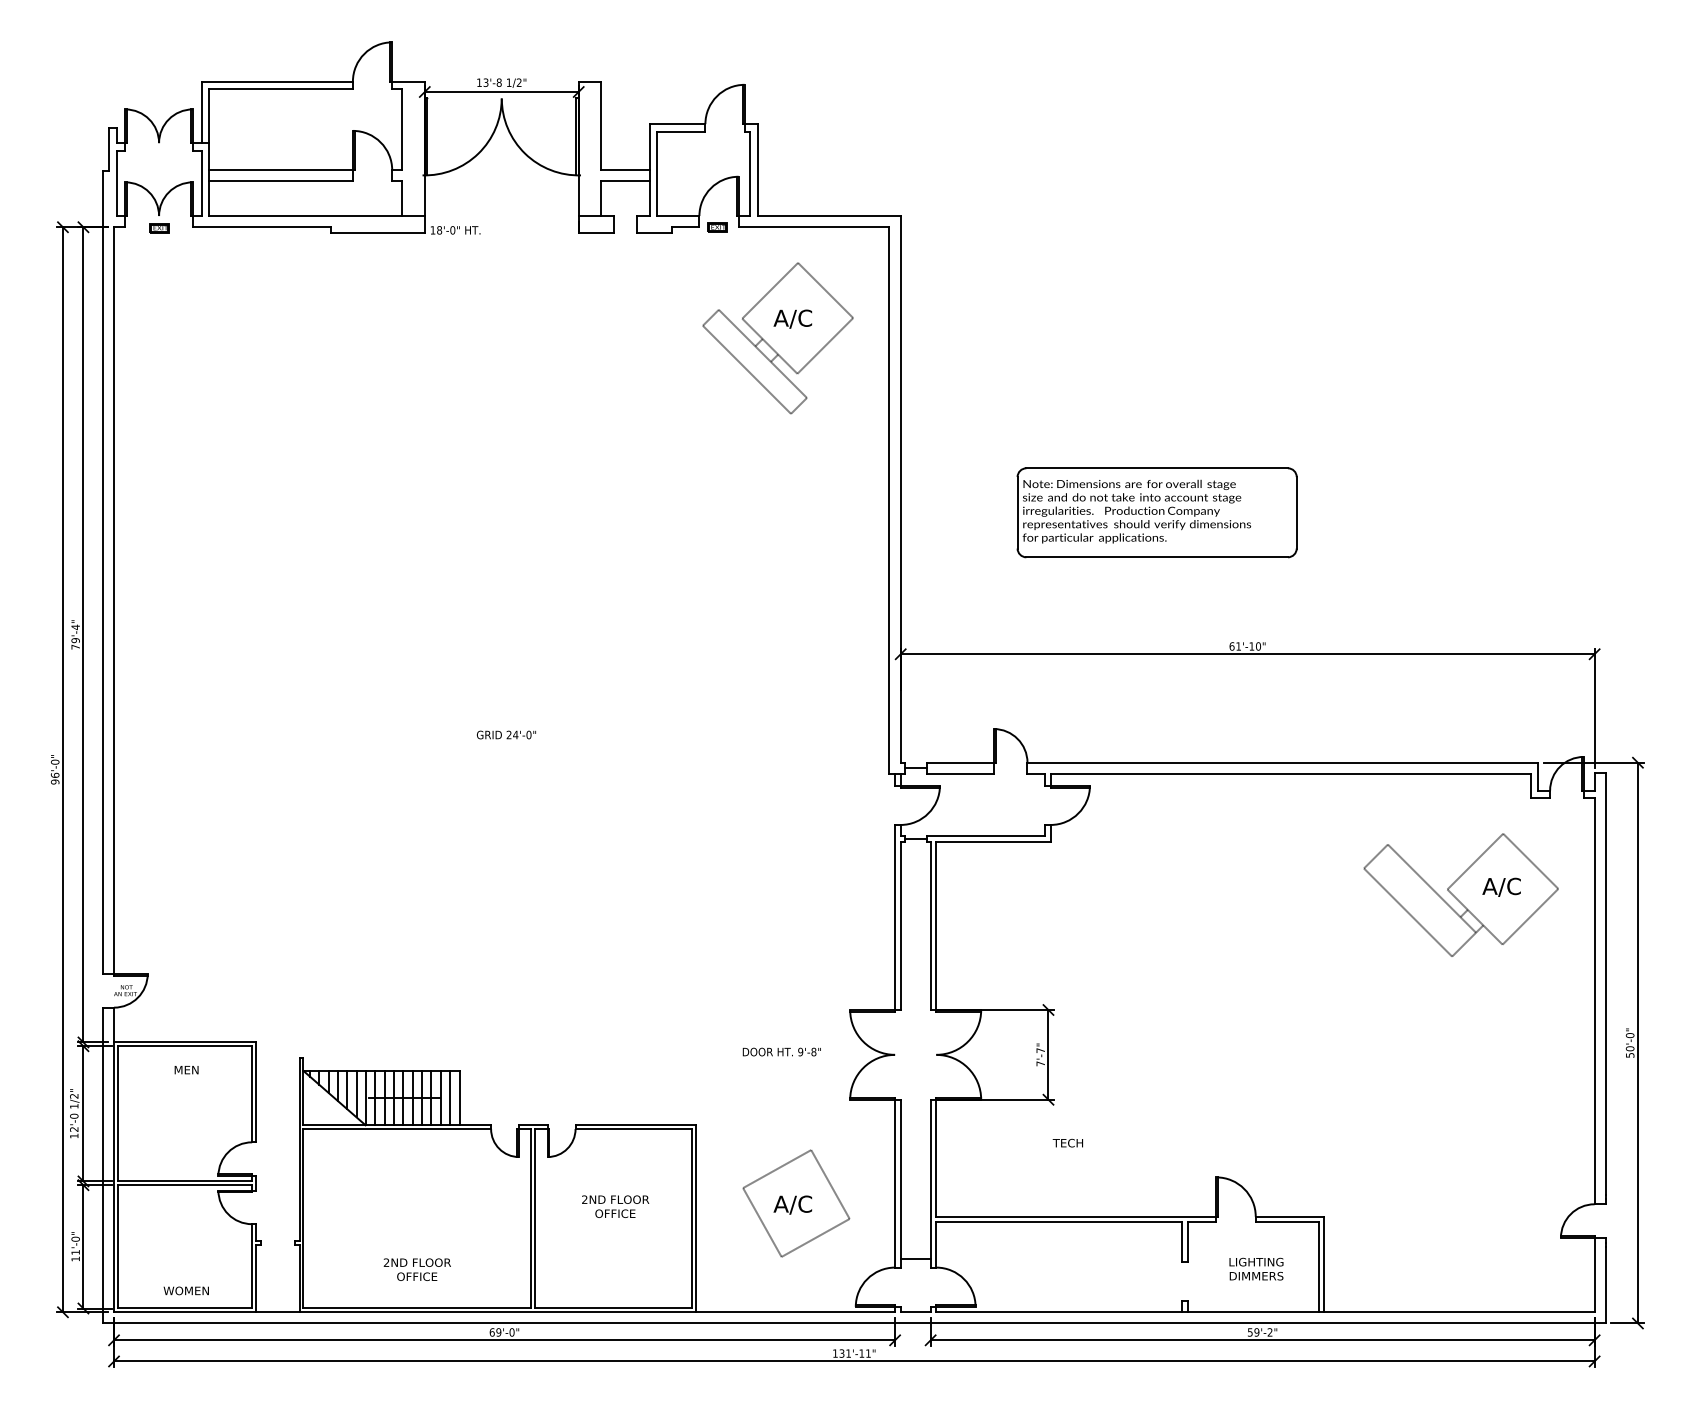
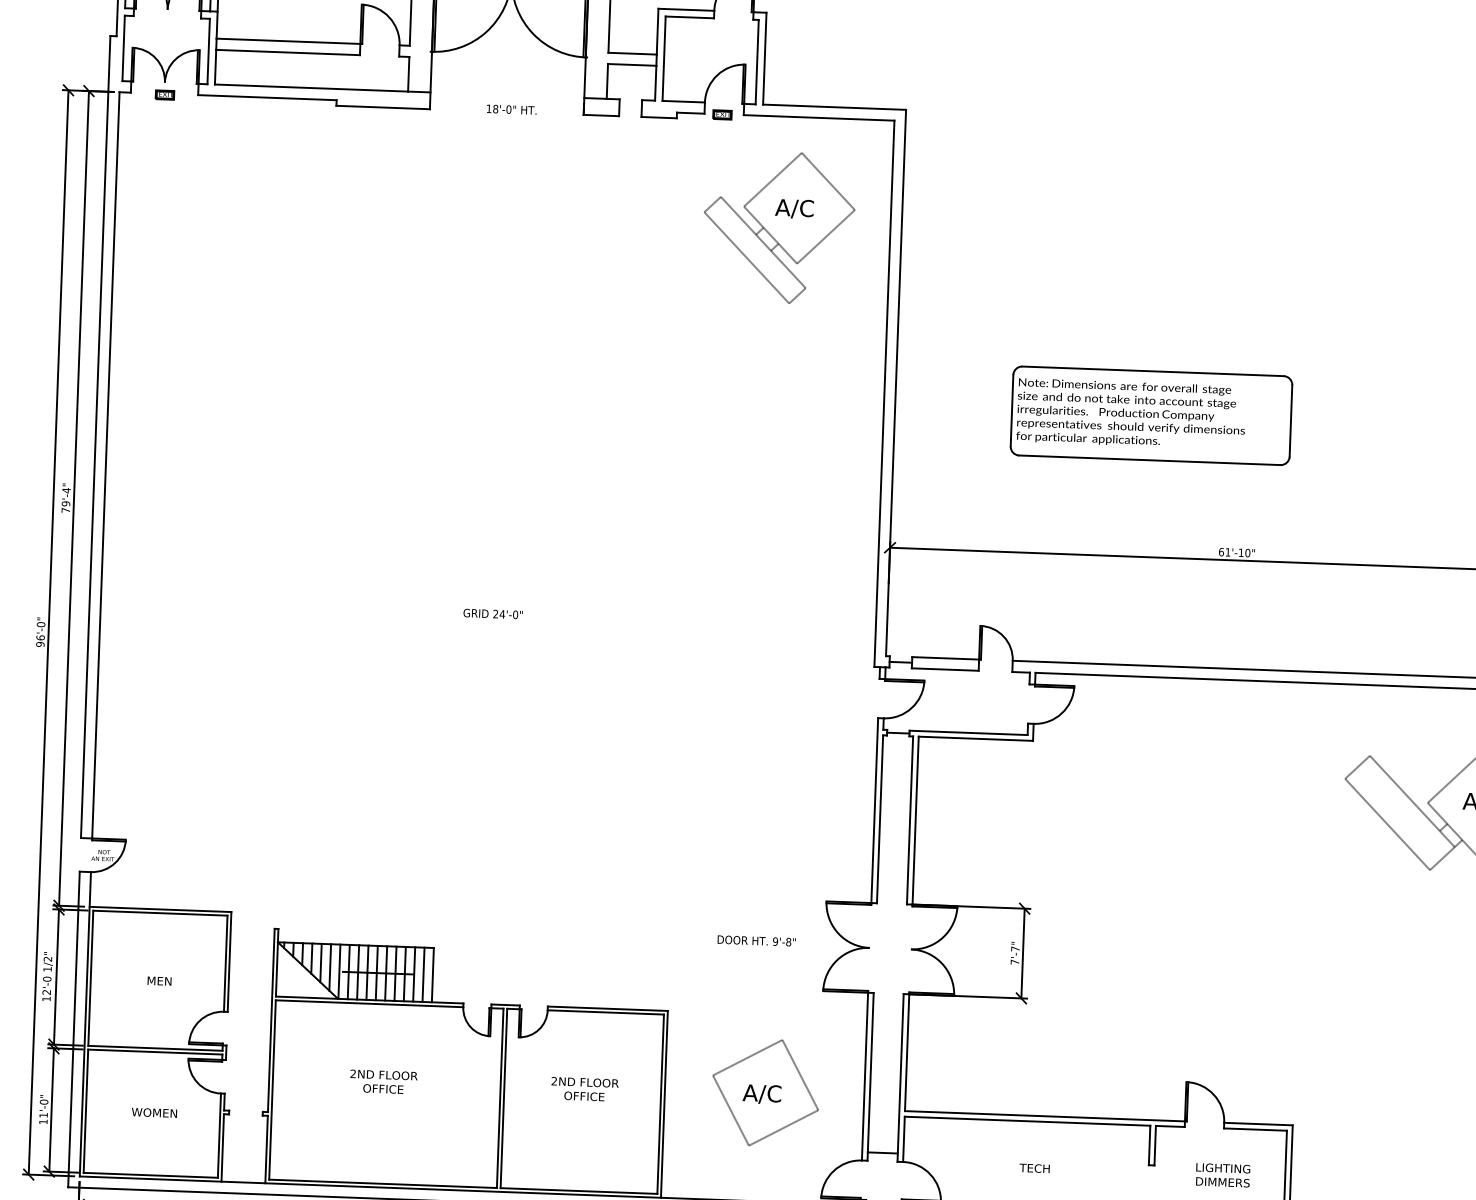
text: (455, 230) -> (511, 109), moved
text: (186, 1070) -> (159, 981), moved
text: (1067, 1142) -> (1034, 1167), moved
text: (416, 1269) -> (382, 1081), moved
text: (185, 1290) -> (153, 1112), moved

